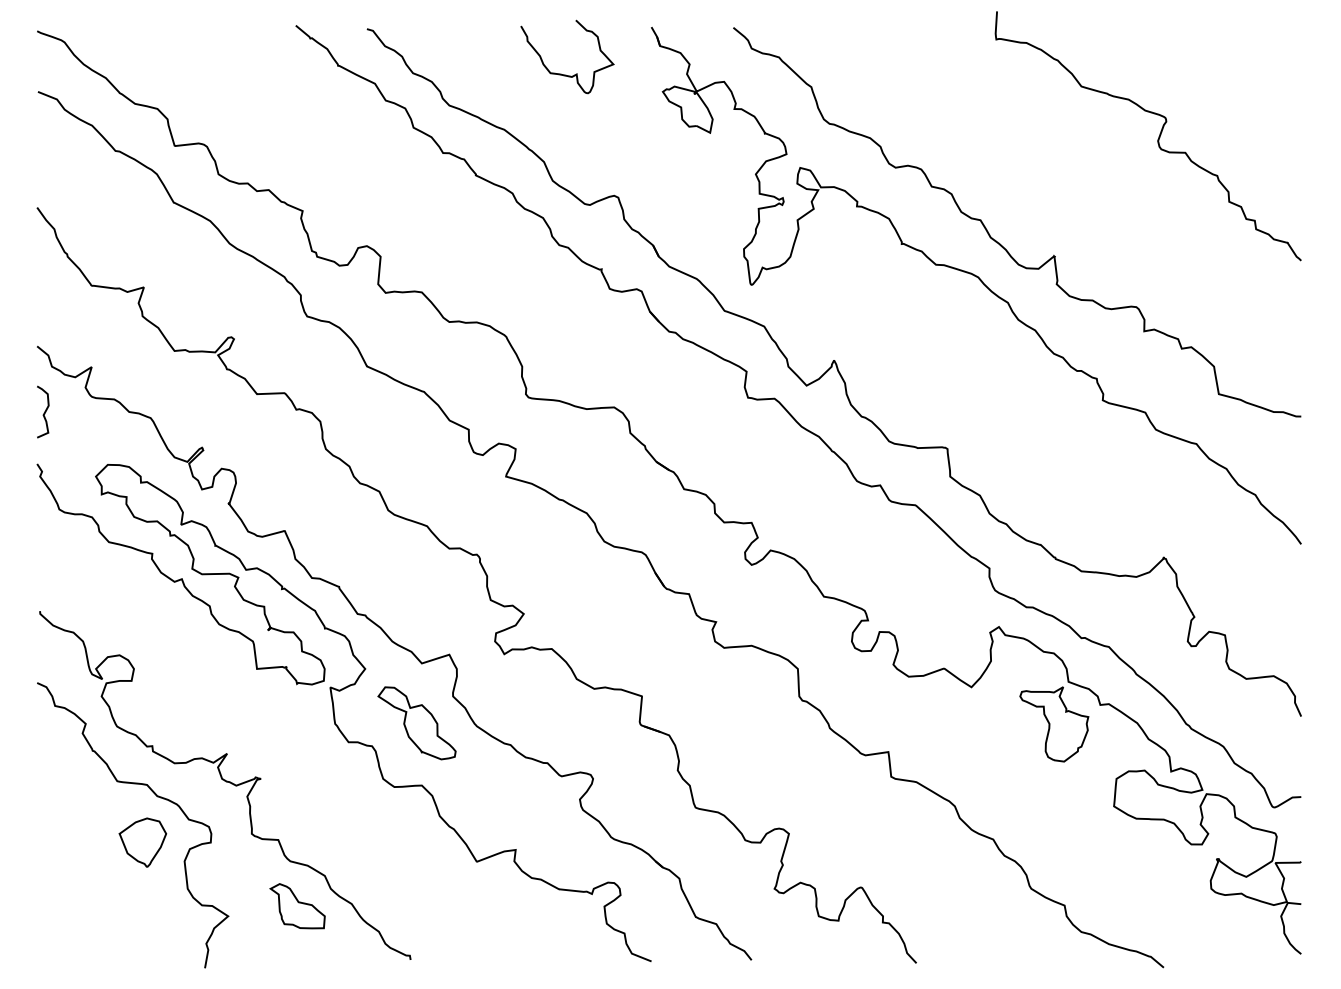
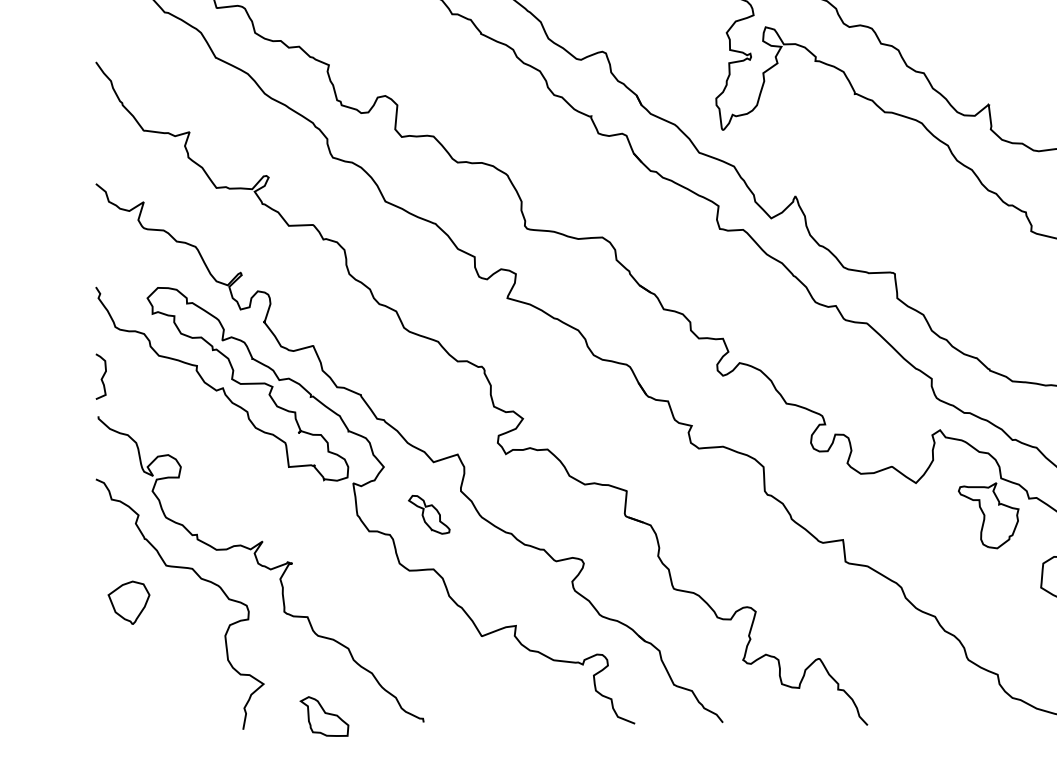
curve: (44, 411) -> (102, 376), moved
part: (416, 723) -> (428, 514), size x0.6
part: (142, 842) -> (128, 602), moved
part: (297, 906) -> (324, 716), moved

